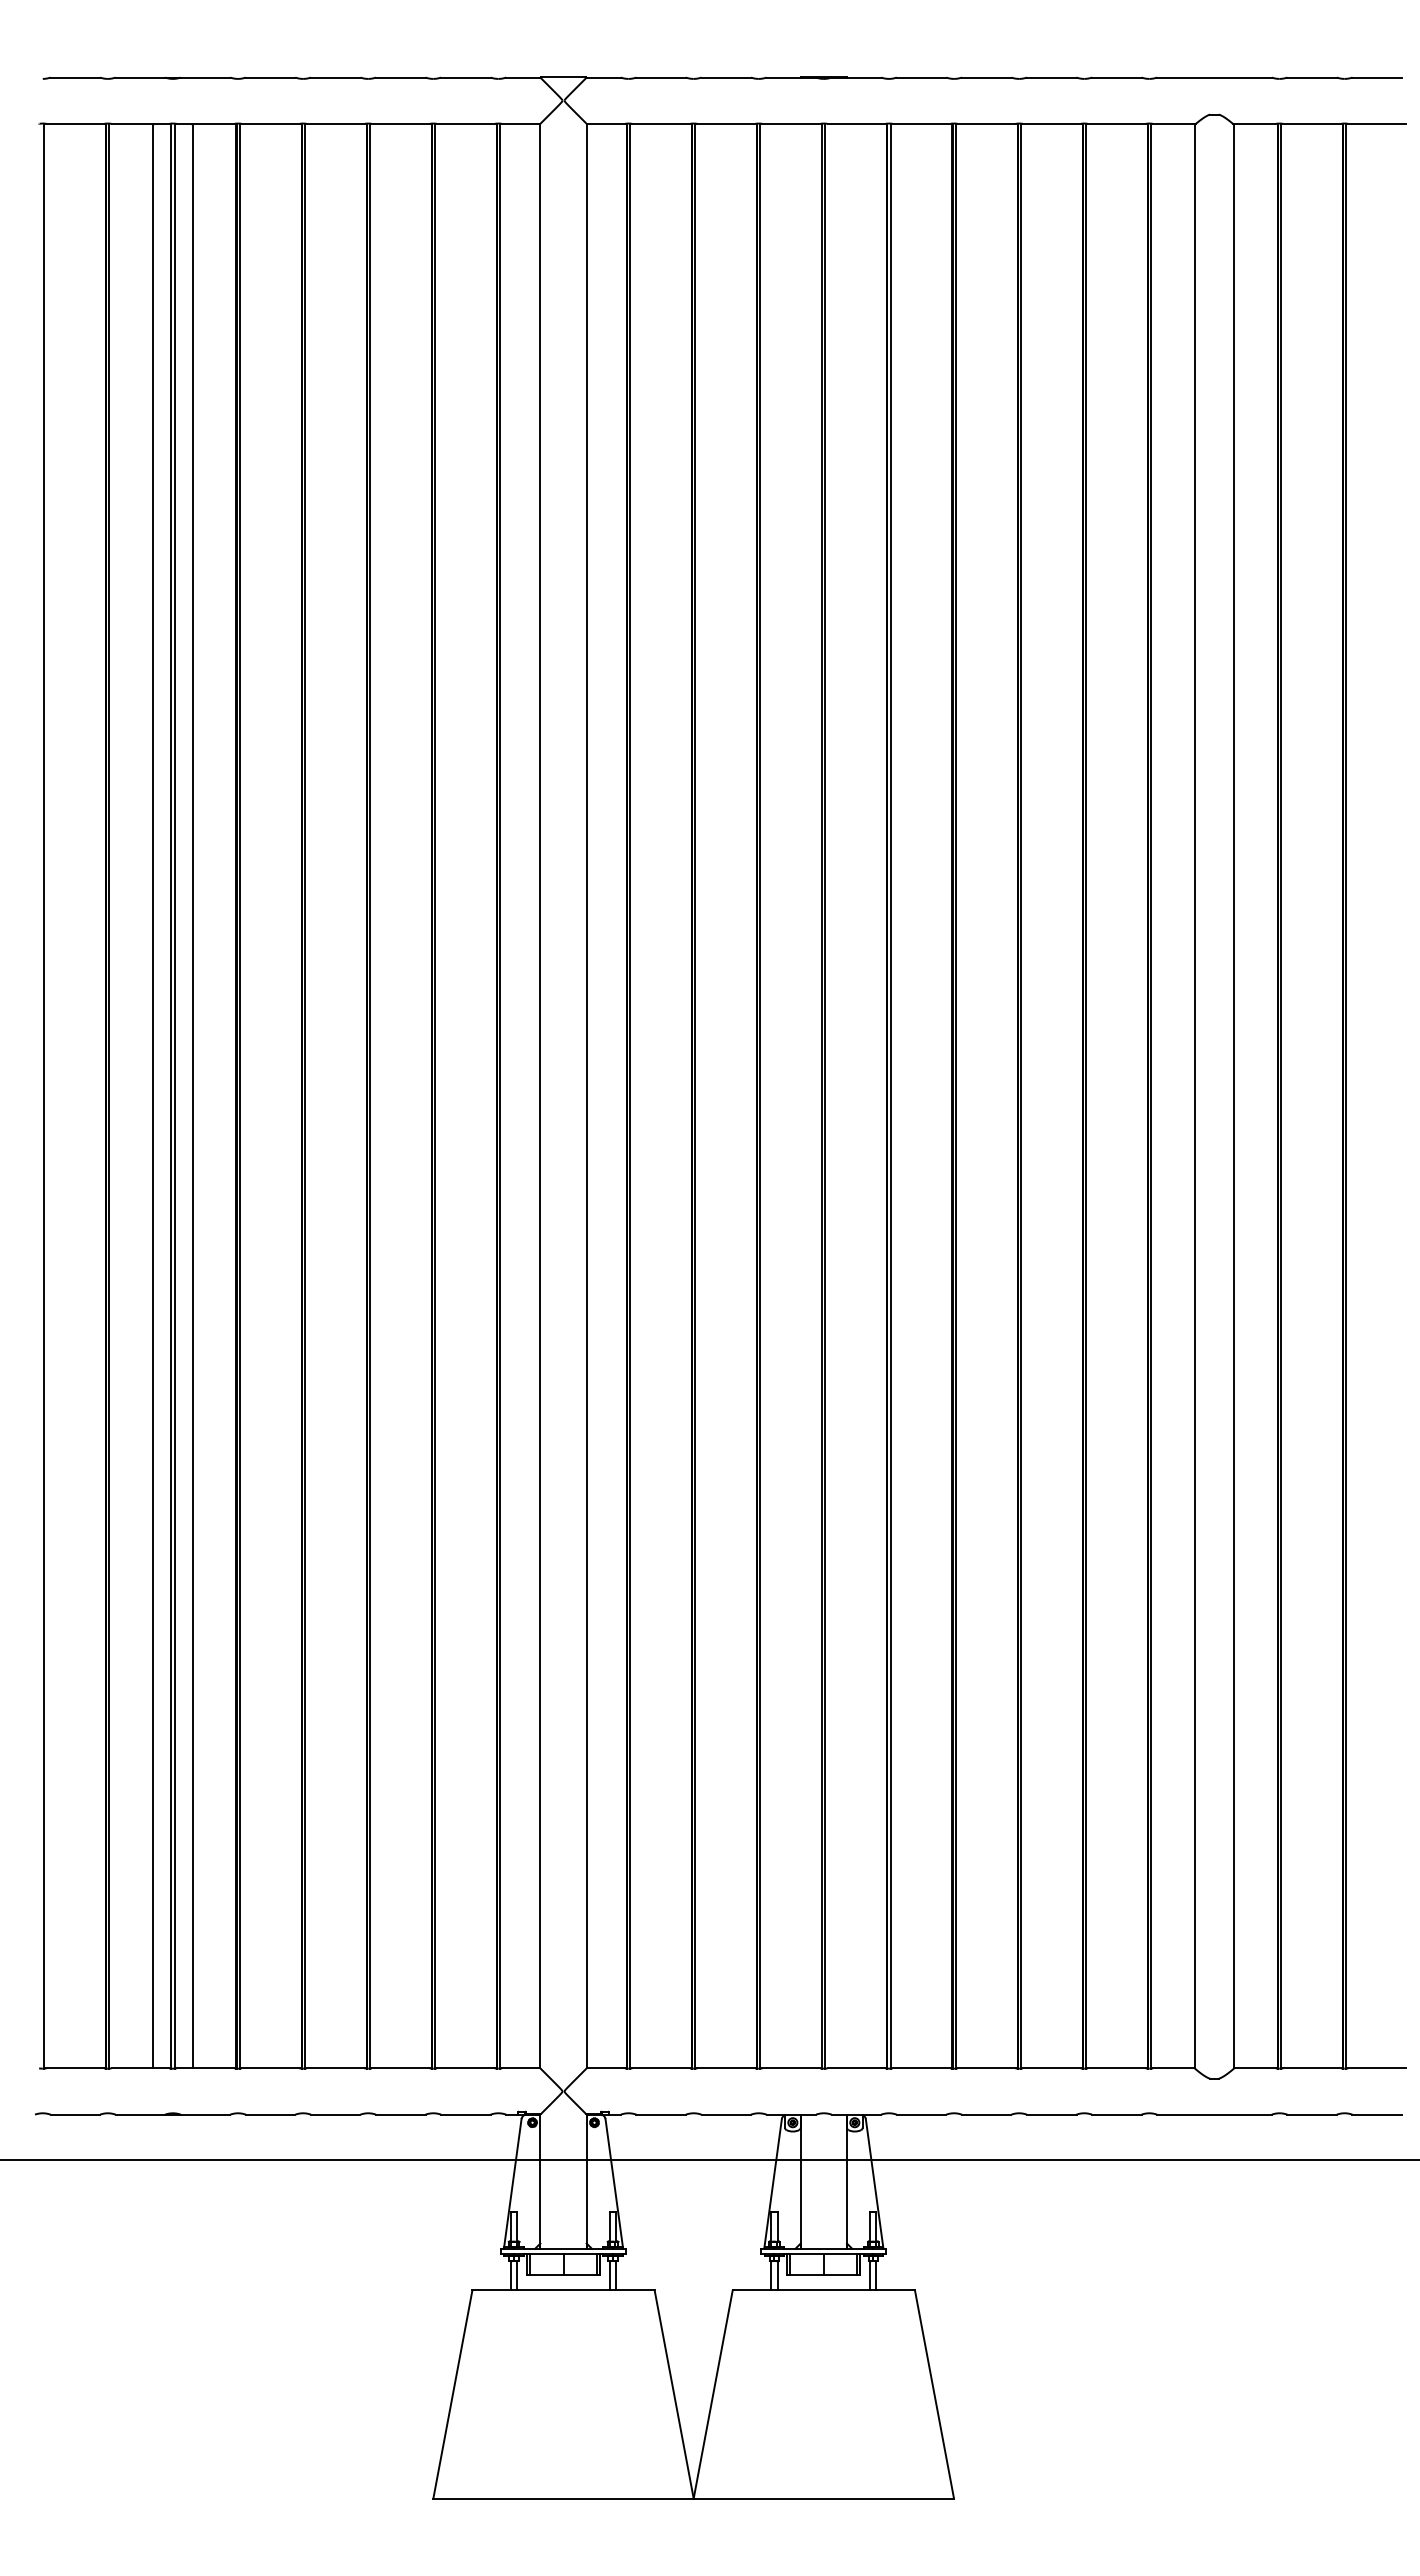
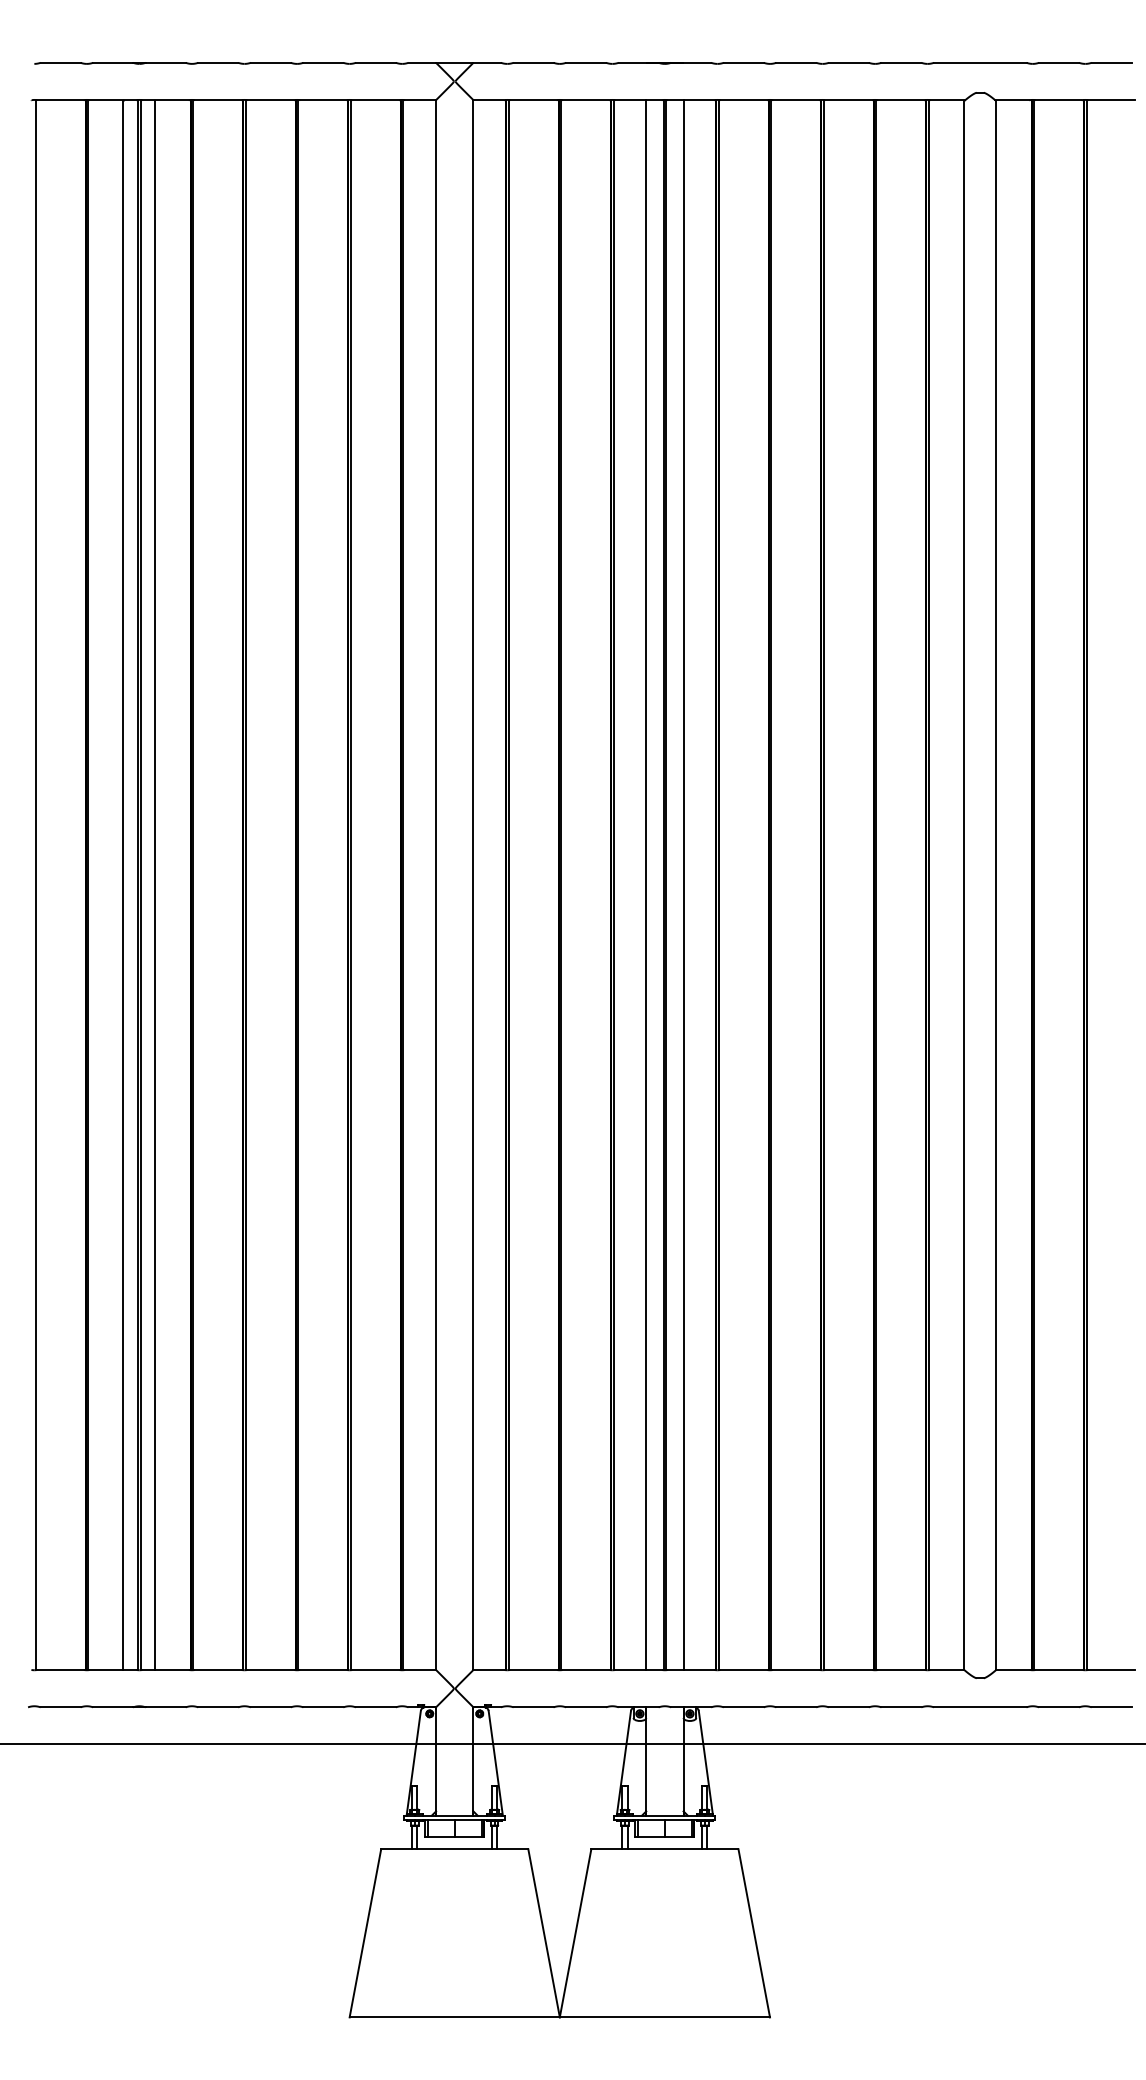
line: (800, 1095) -> (646, 884), added
line: (847, 1095) -> (684, 884), added

